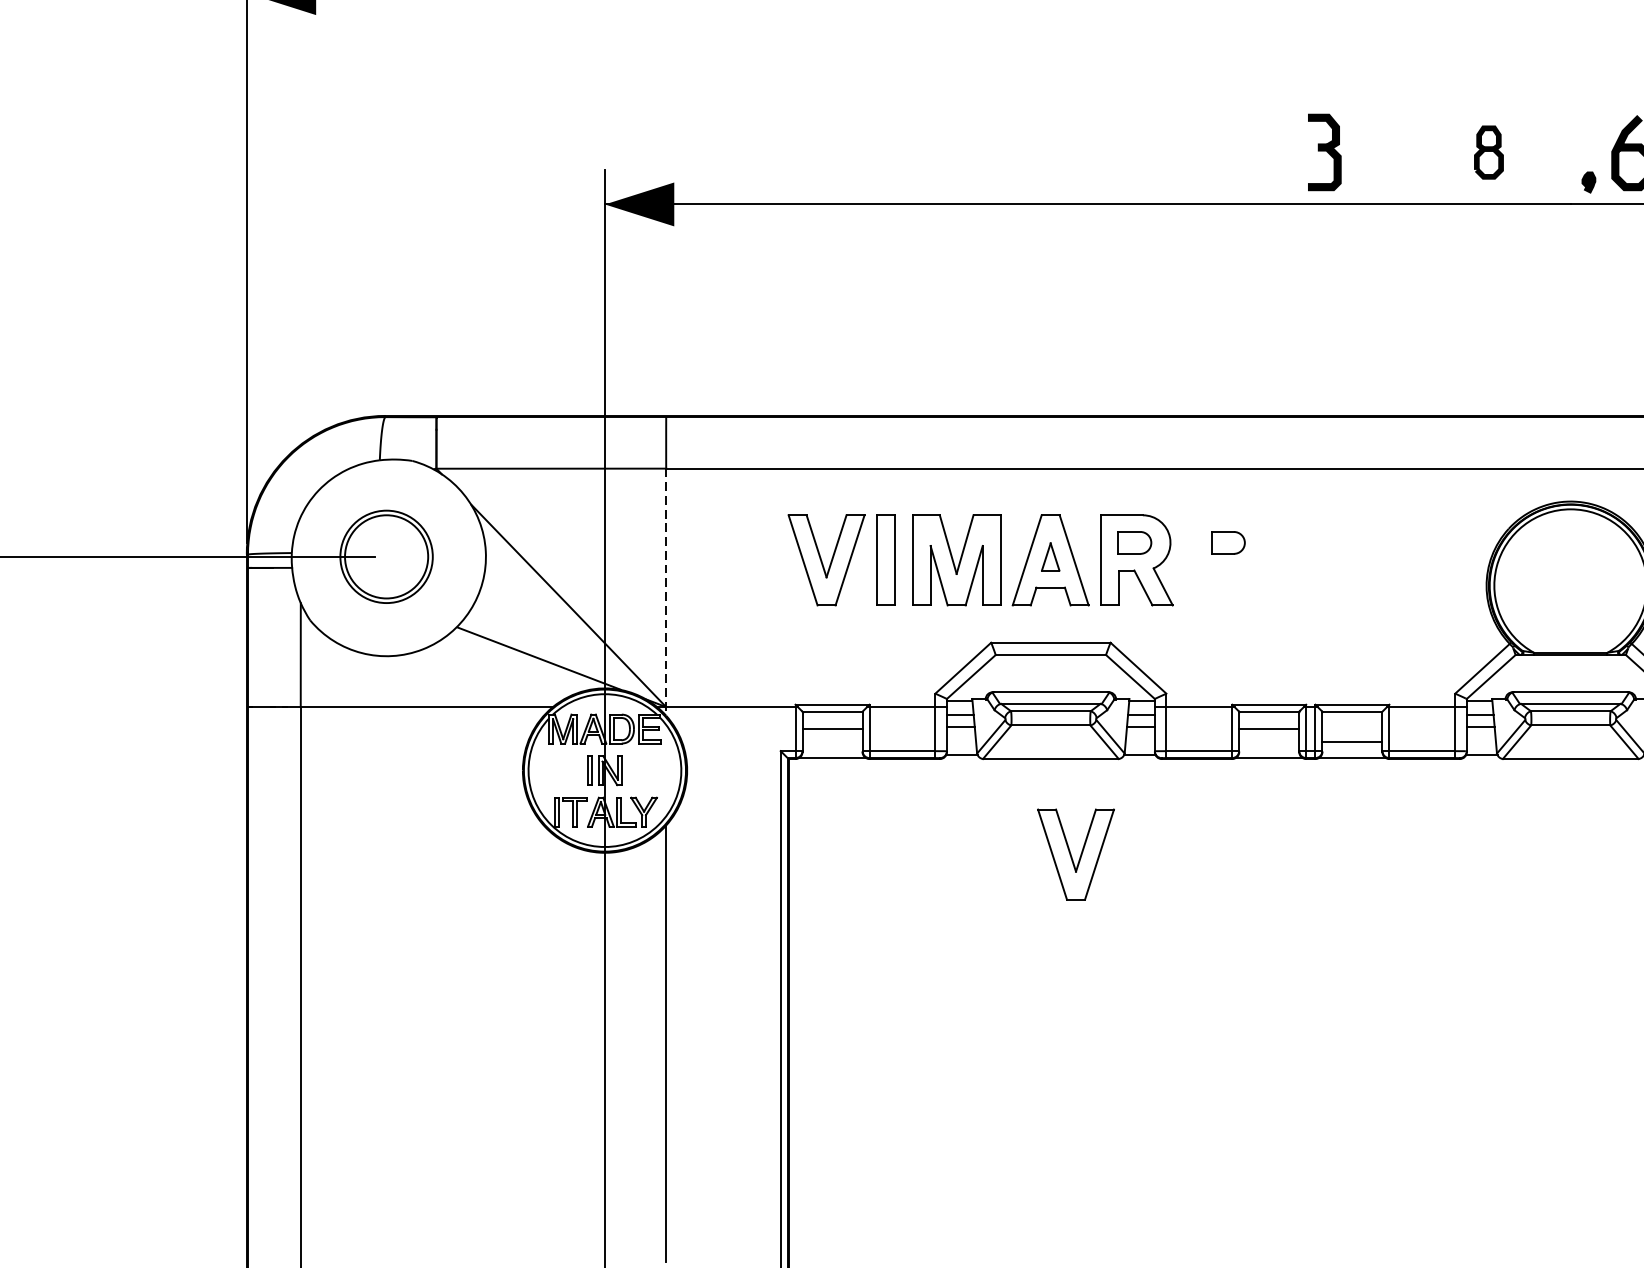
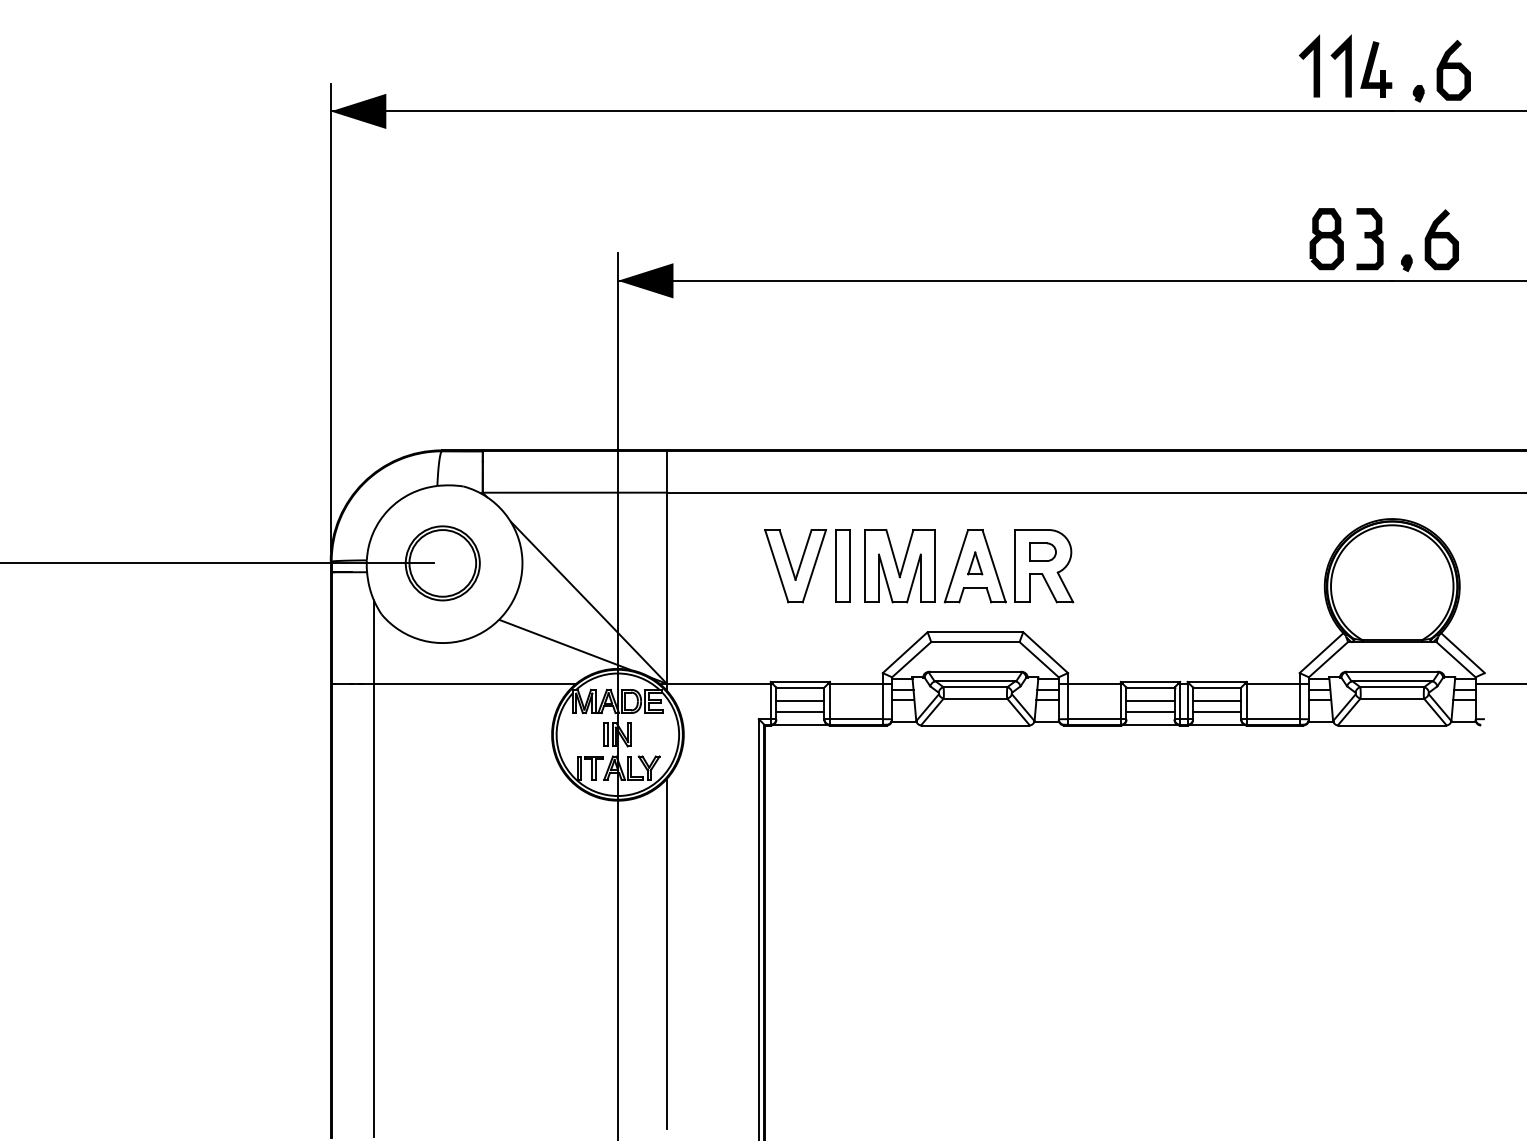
part: (1324, 152) -> (1369, 239), moved
part: (1488, 152) -> (1326, 239), size x1.43
part: (1228, 542) -> (1117, 551), removed
line: (665, 593) -> (666, 592), dashed -> solid
line: (1352, 729) -> (1217, 701), added
line: (832, 742) -> (800, 712), added
line: (1269, 742) -> (1150, 712), added
part: (1075, 855) -> (995, 802), removed

